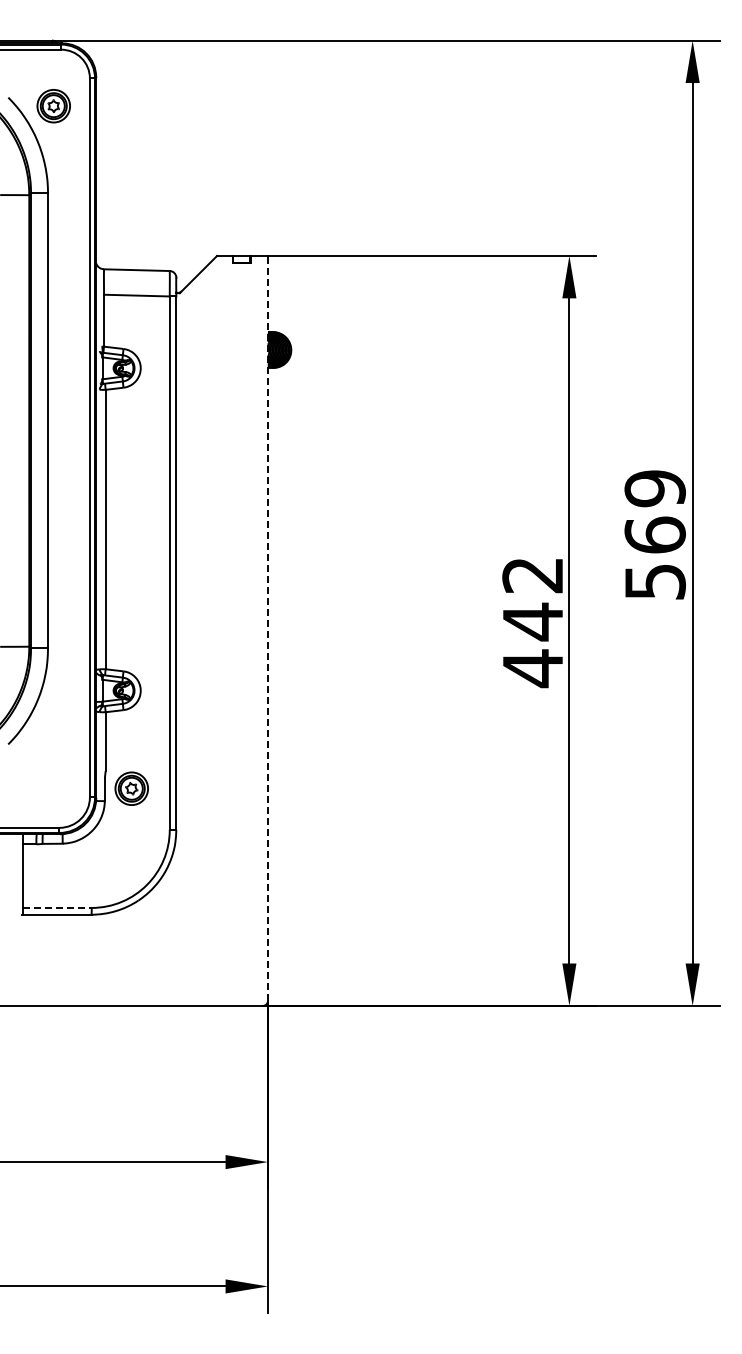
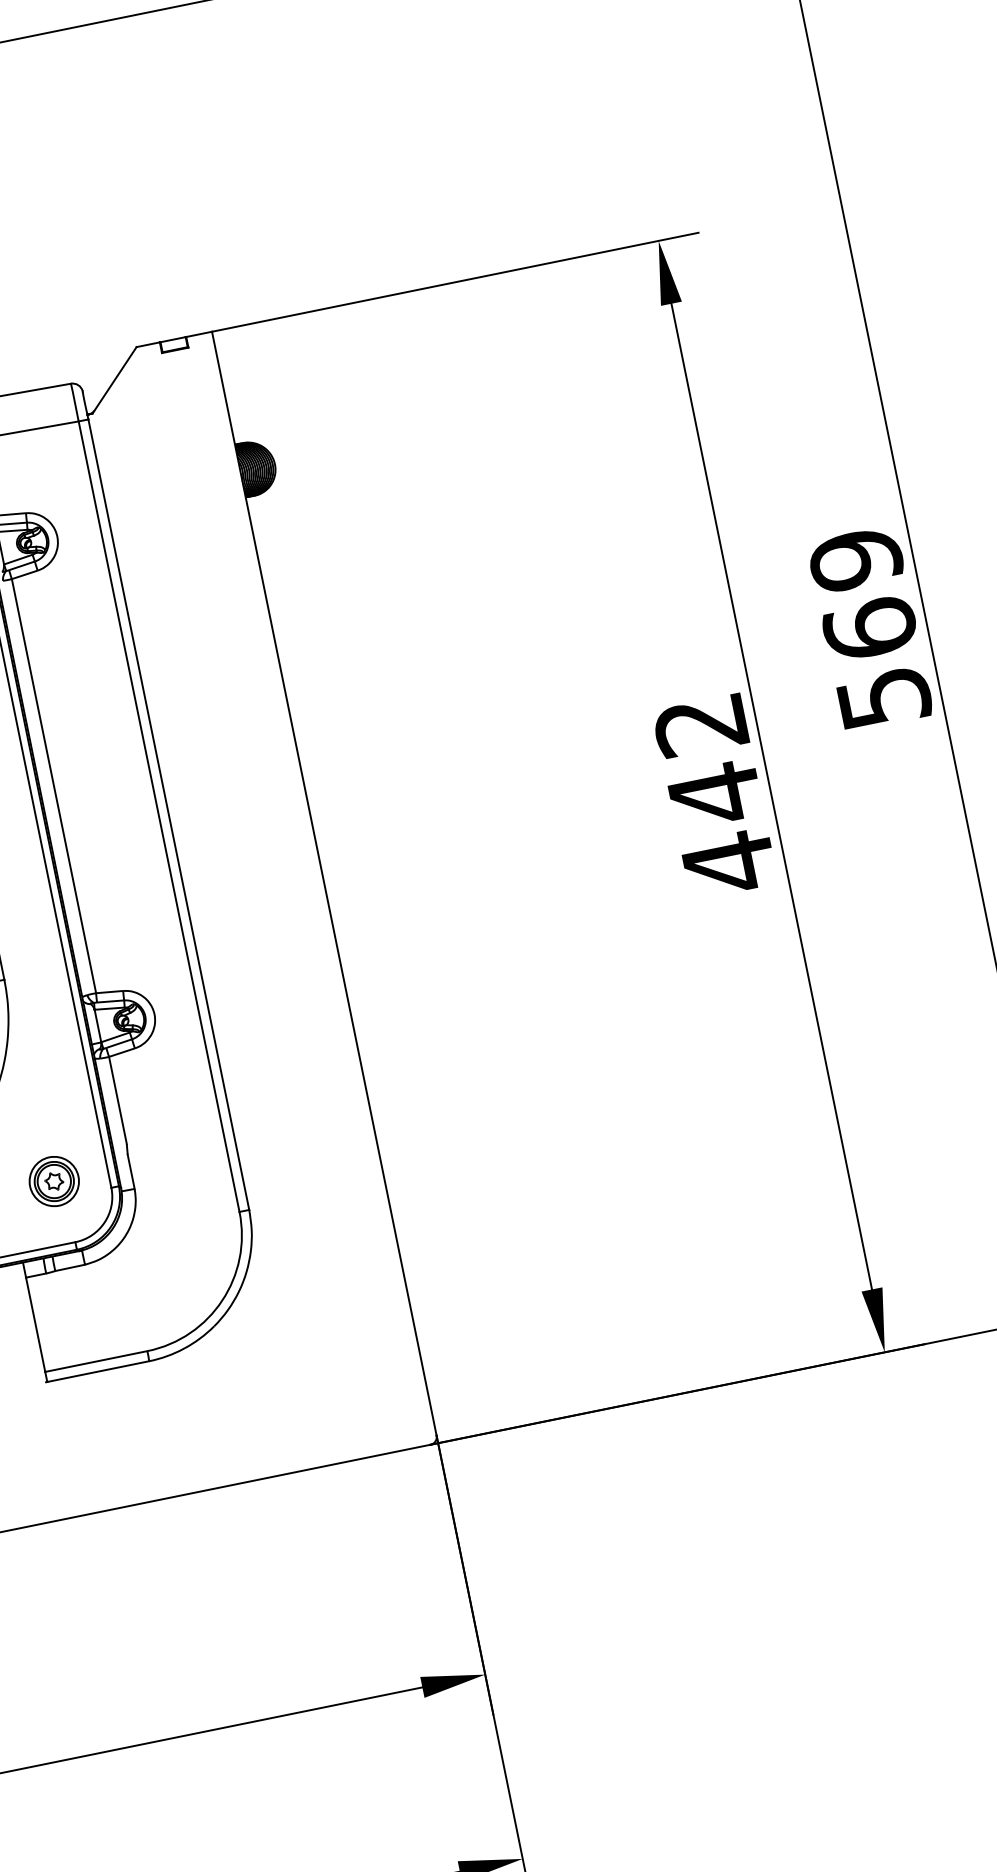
line: (268, 627) -> (324, 882), dashed -> solid
part: (131, 788) -> (53, 1181), moved
line: (57, 907) -> (96, 1360), dashed -> solid

